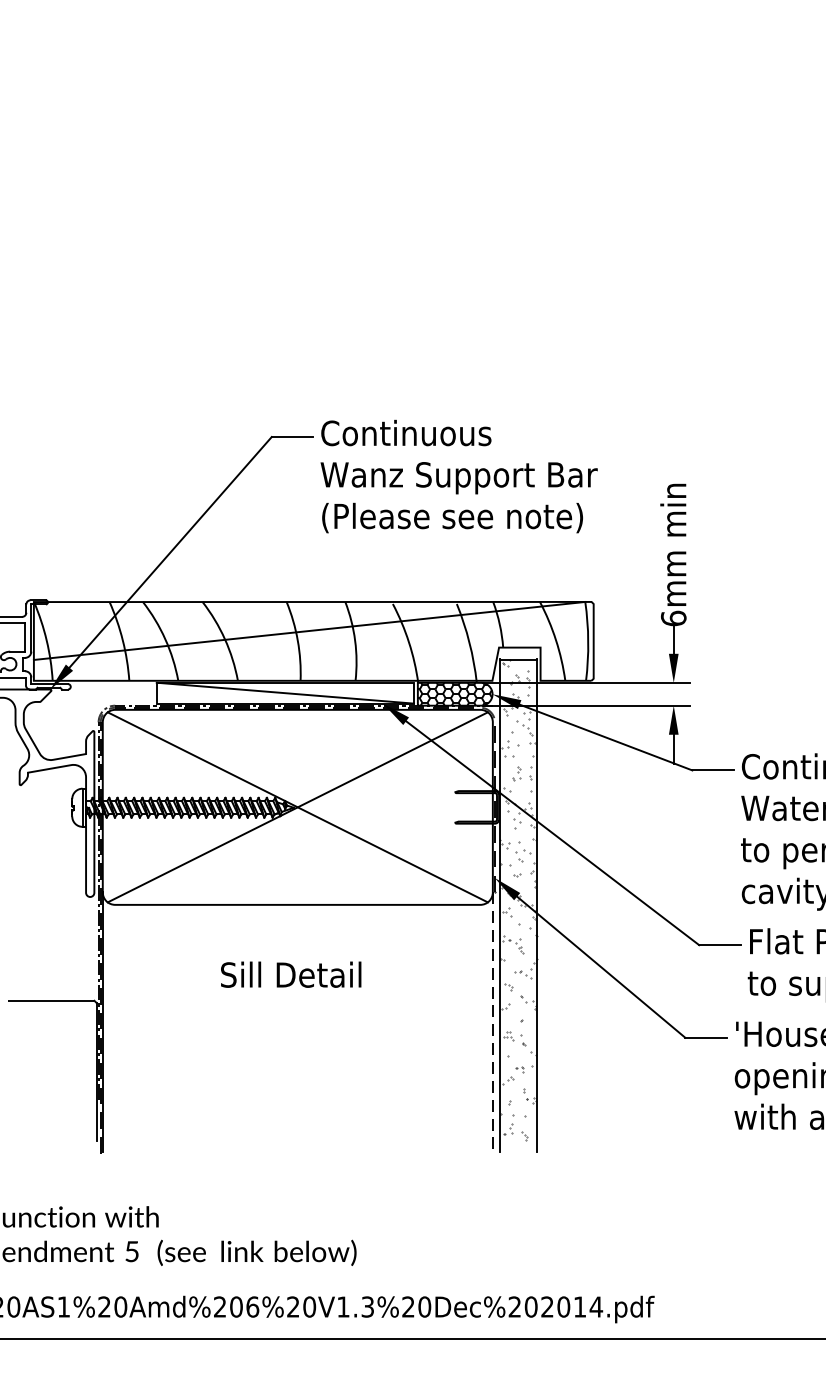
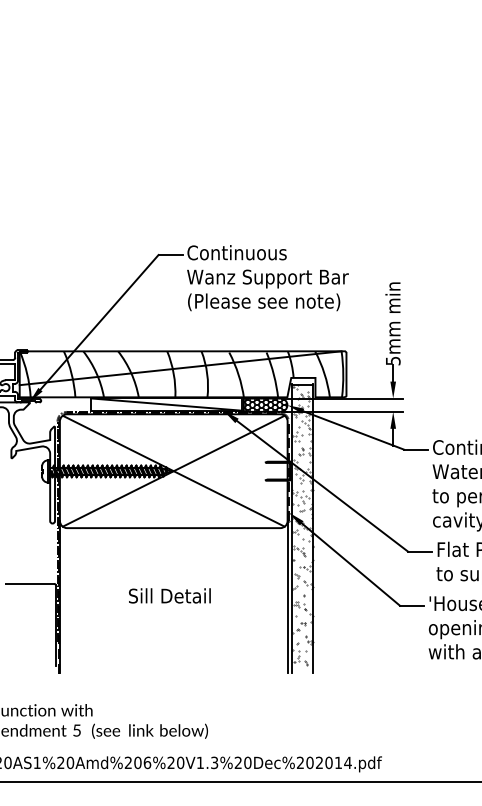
text: (672, 617) -> (392, 360), 6mm -> 5mm
text: (290, 974) -> (169, 595), moved
line: (492, 1021) -> (287, 596), dashed -> solid

